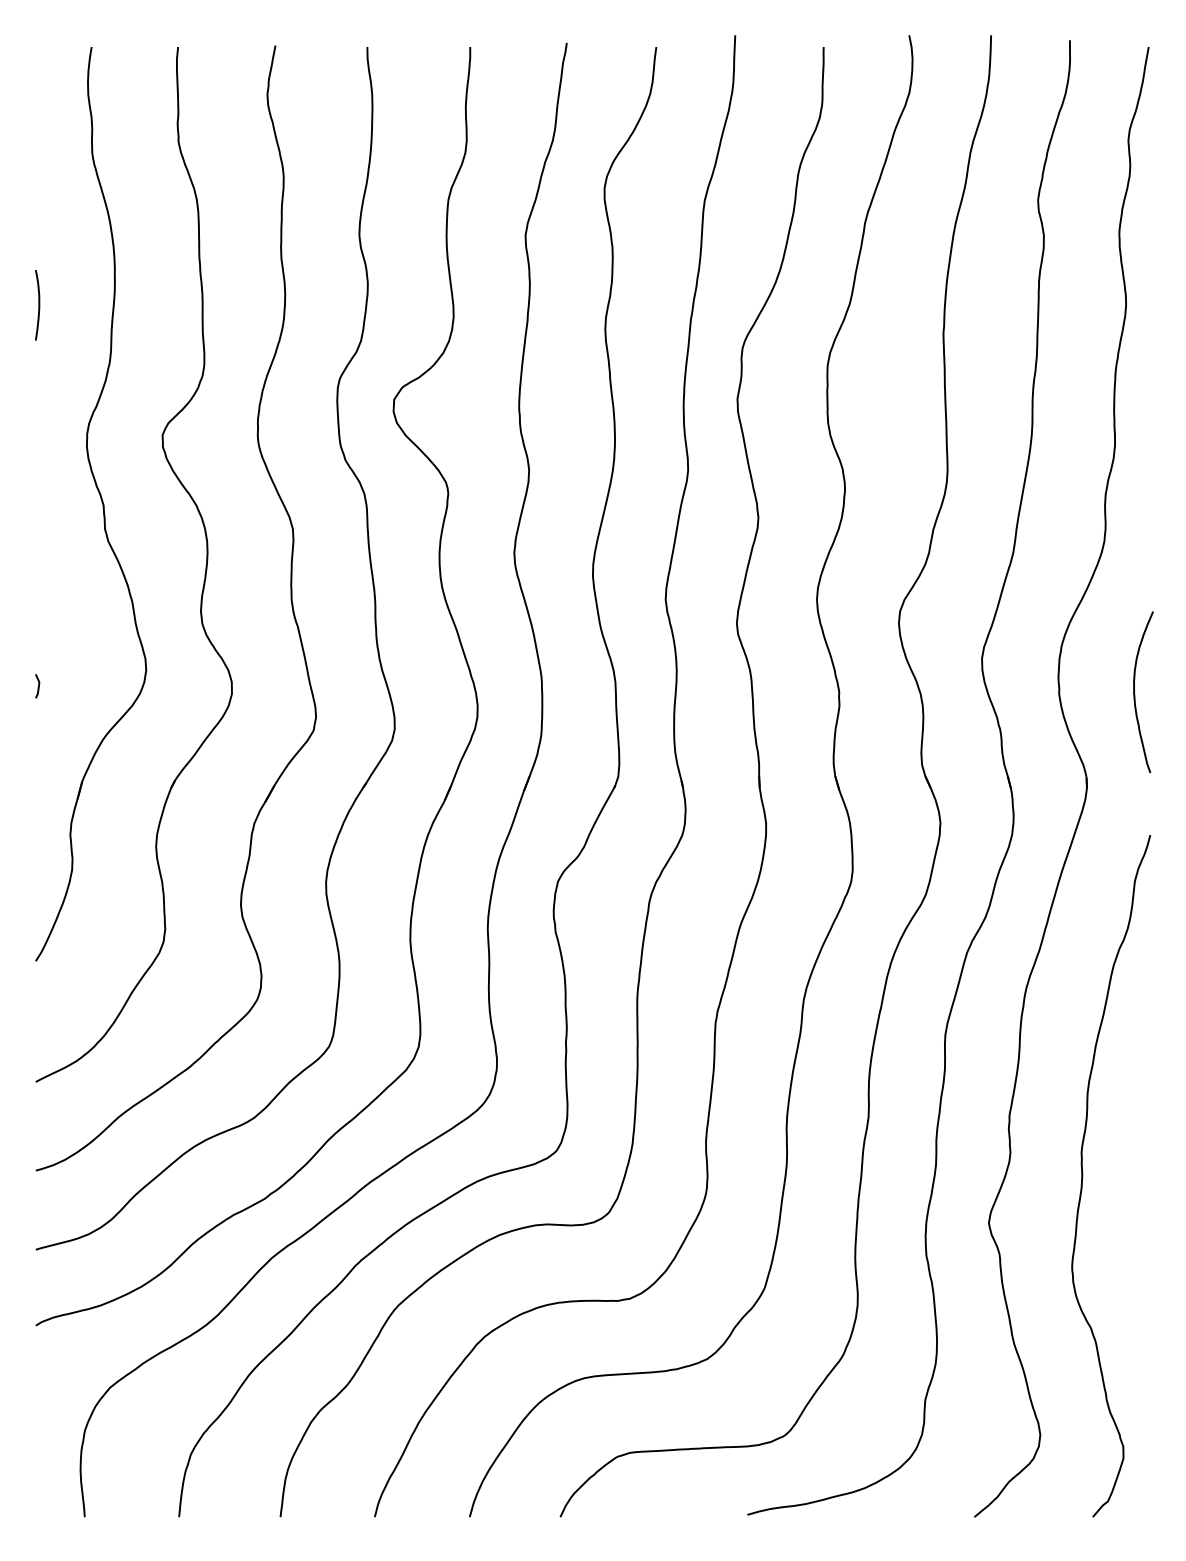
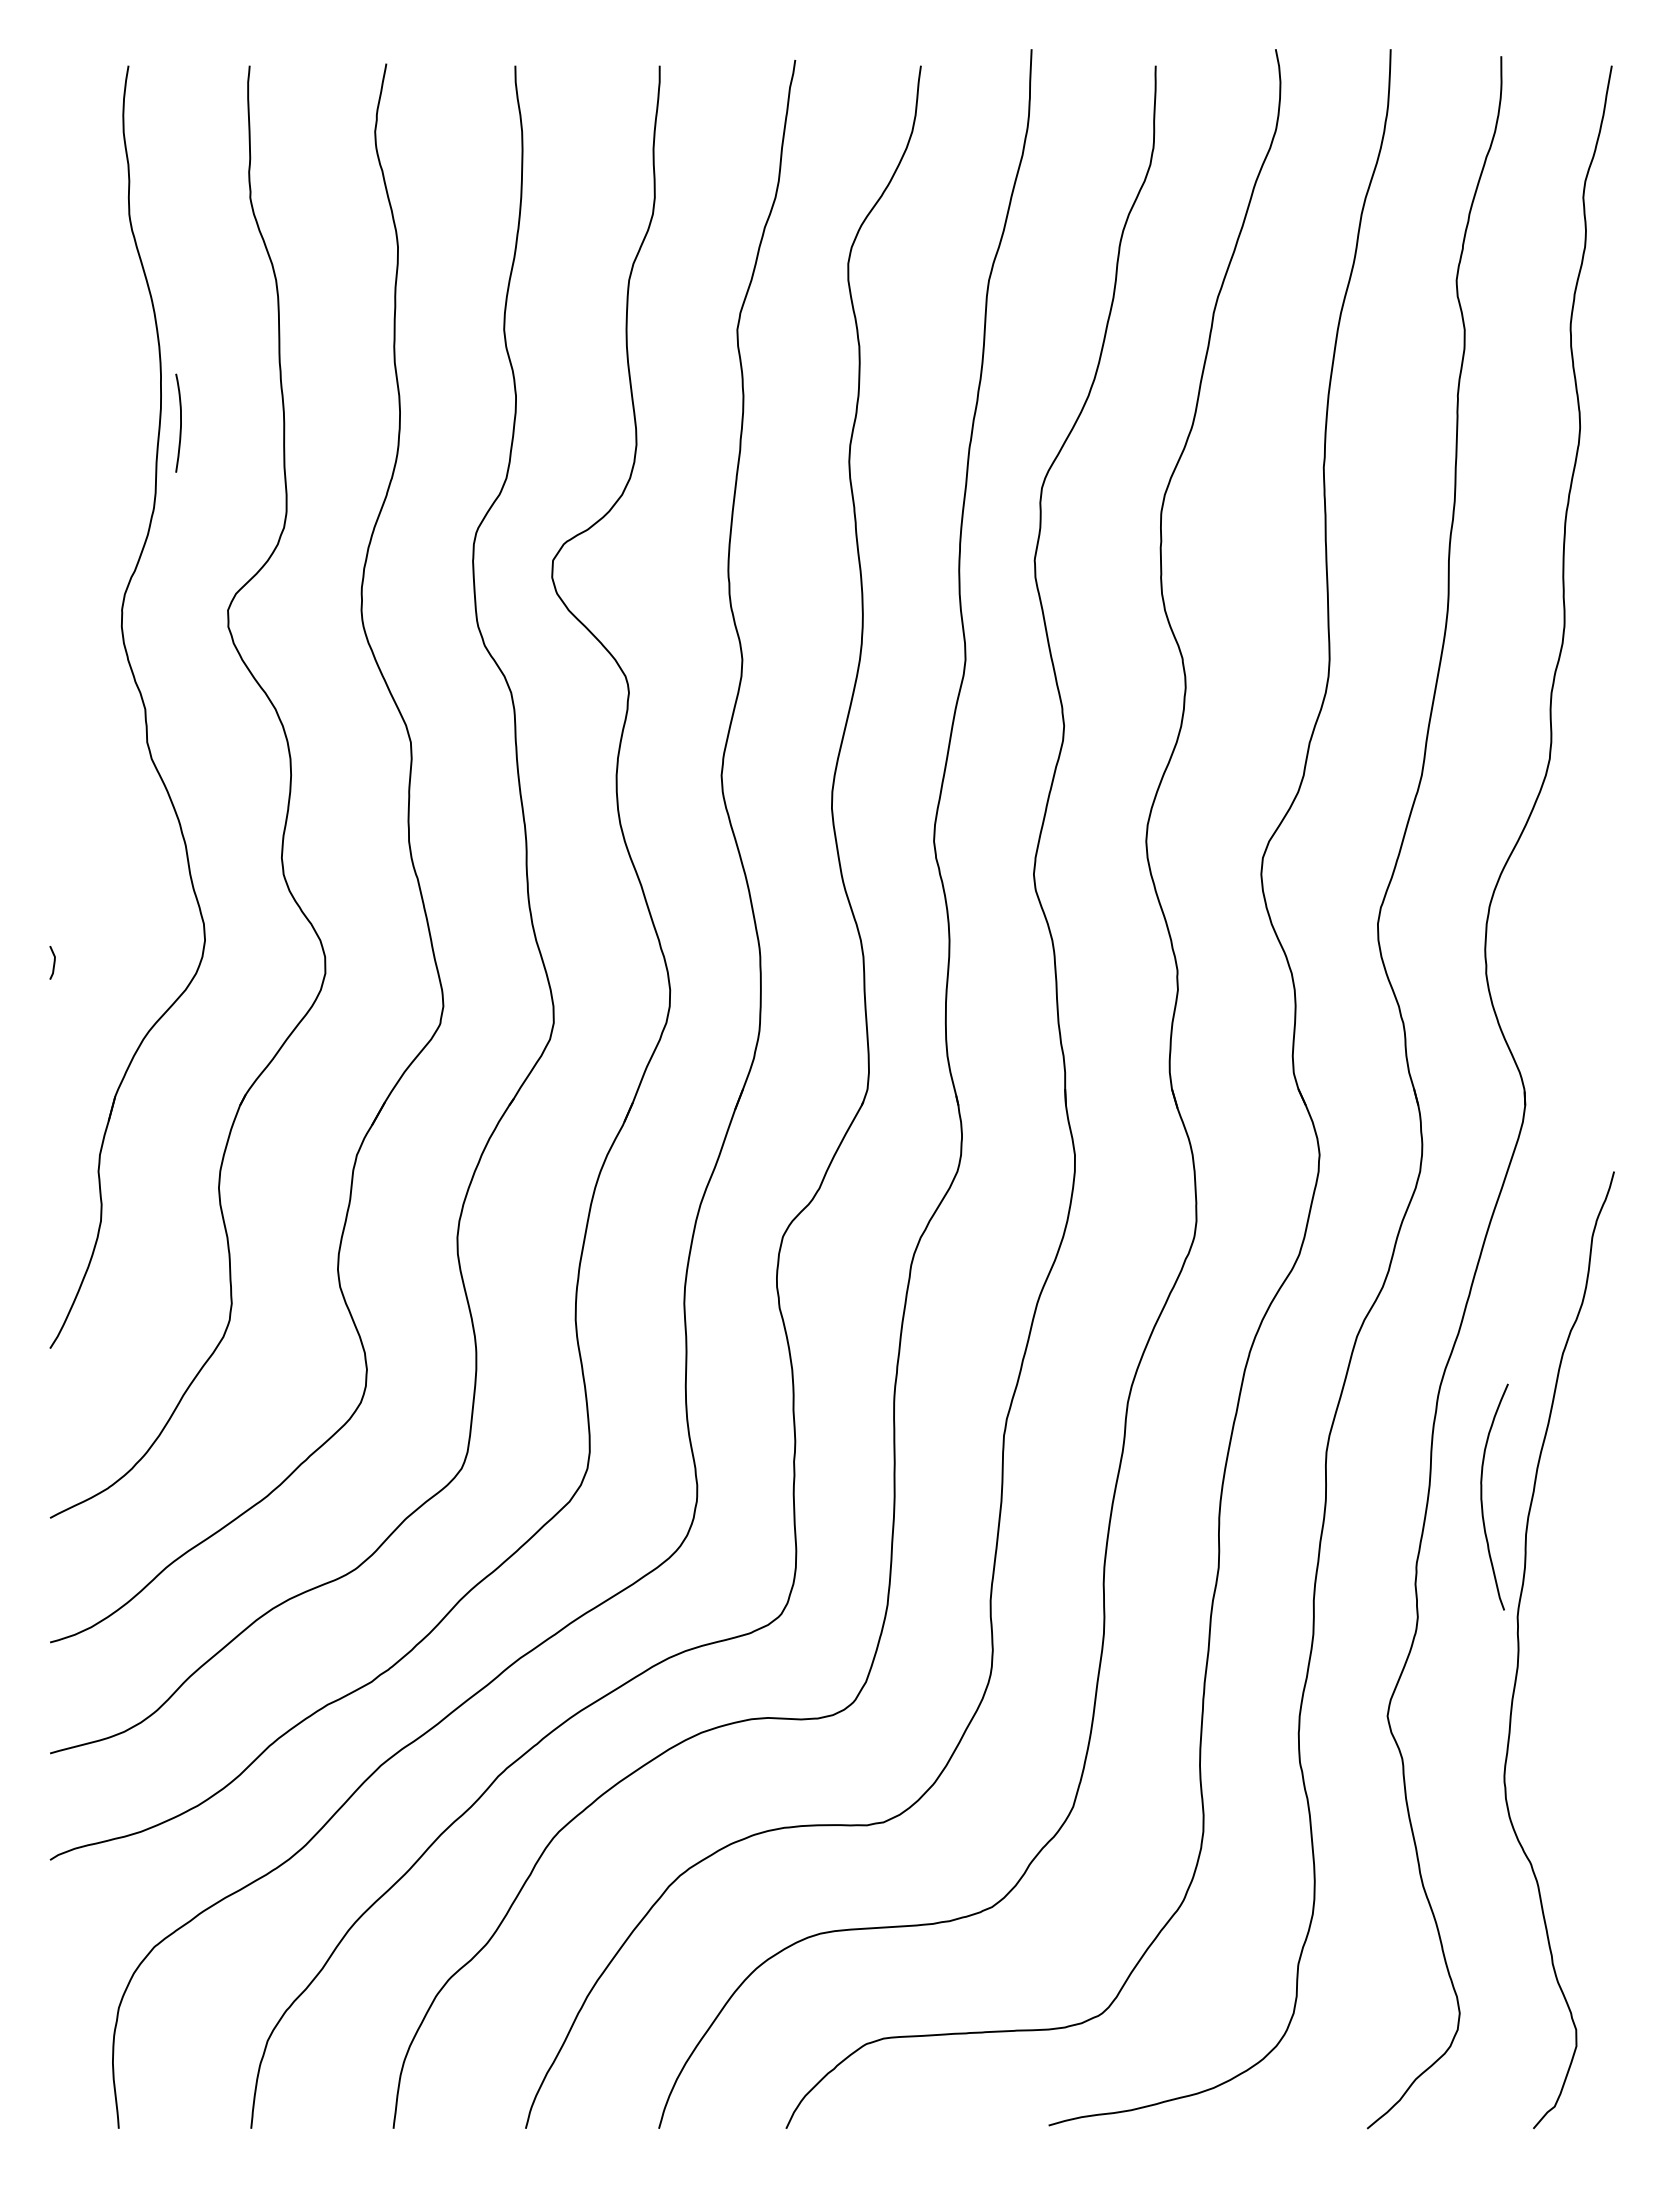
curve: (38, 304) -> (180, 422), moved
curve: (1134, 691) -> (1482, 1496), moved

